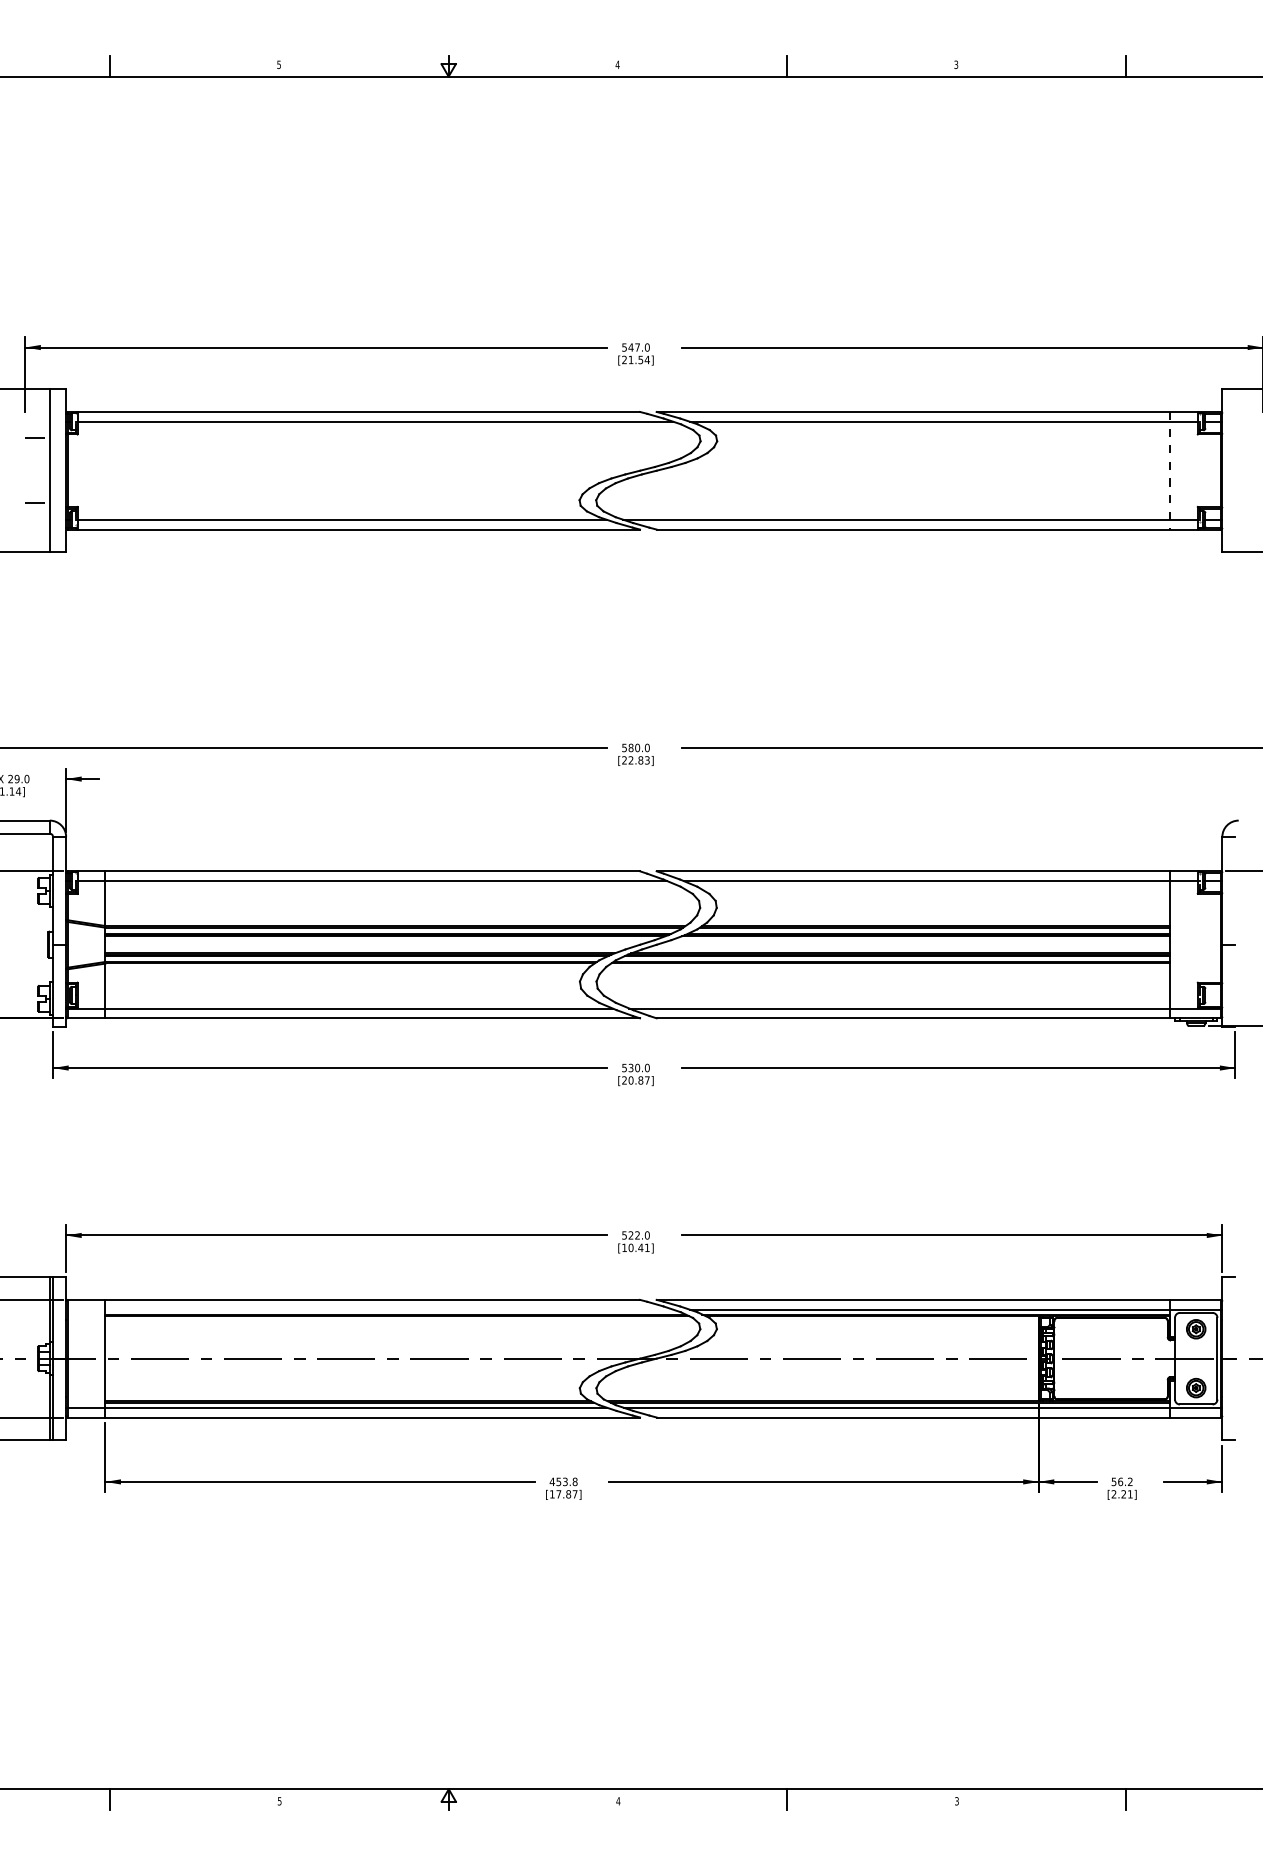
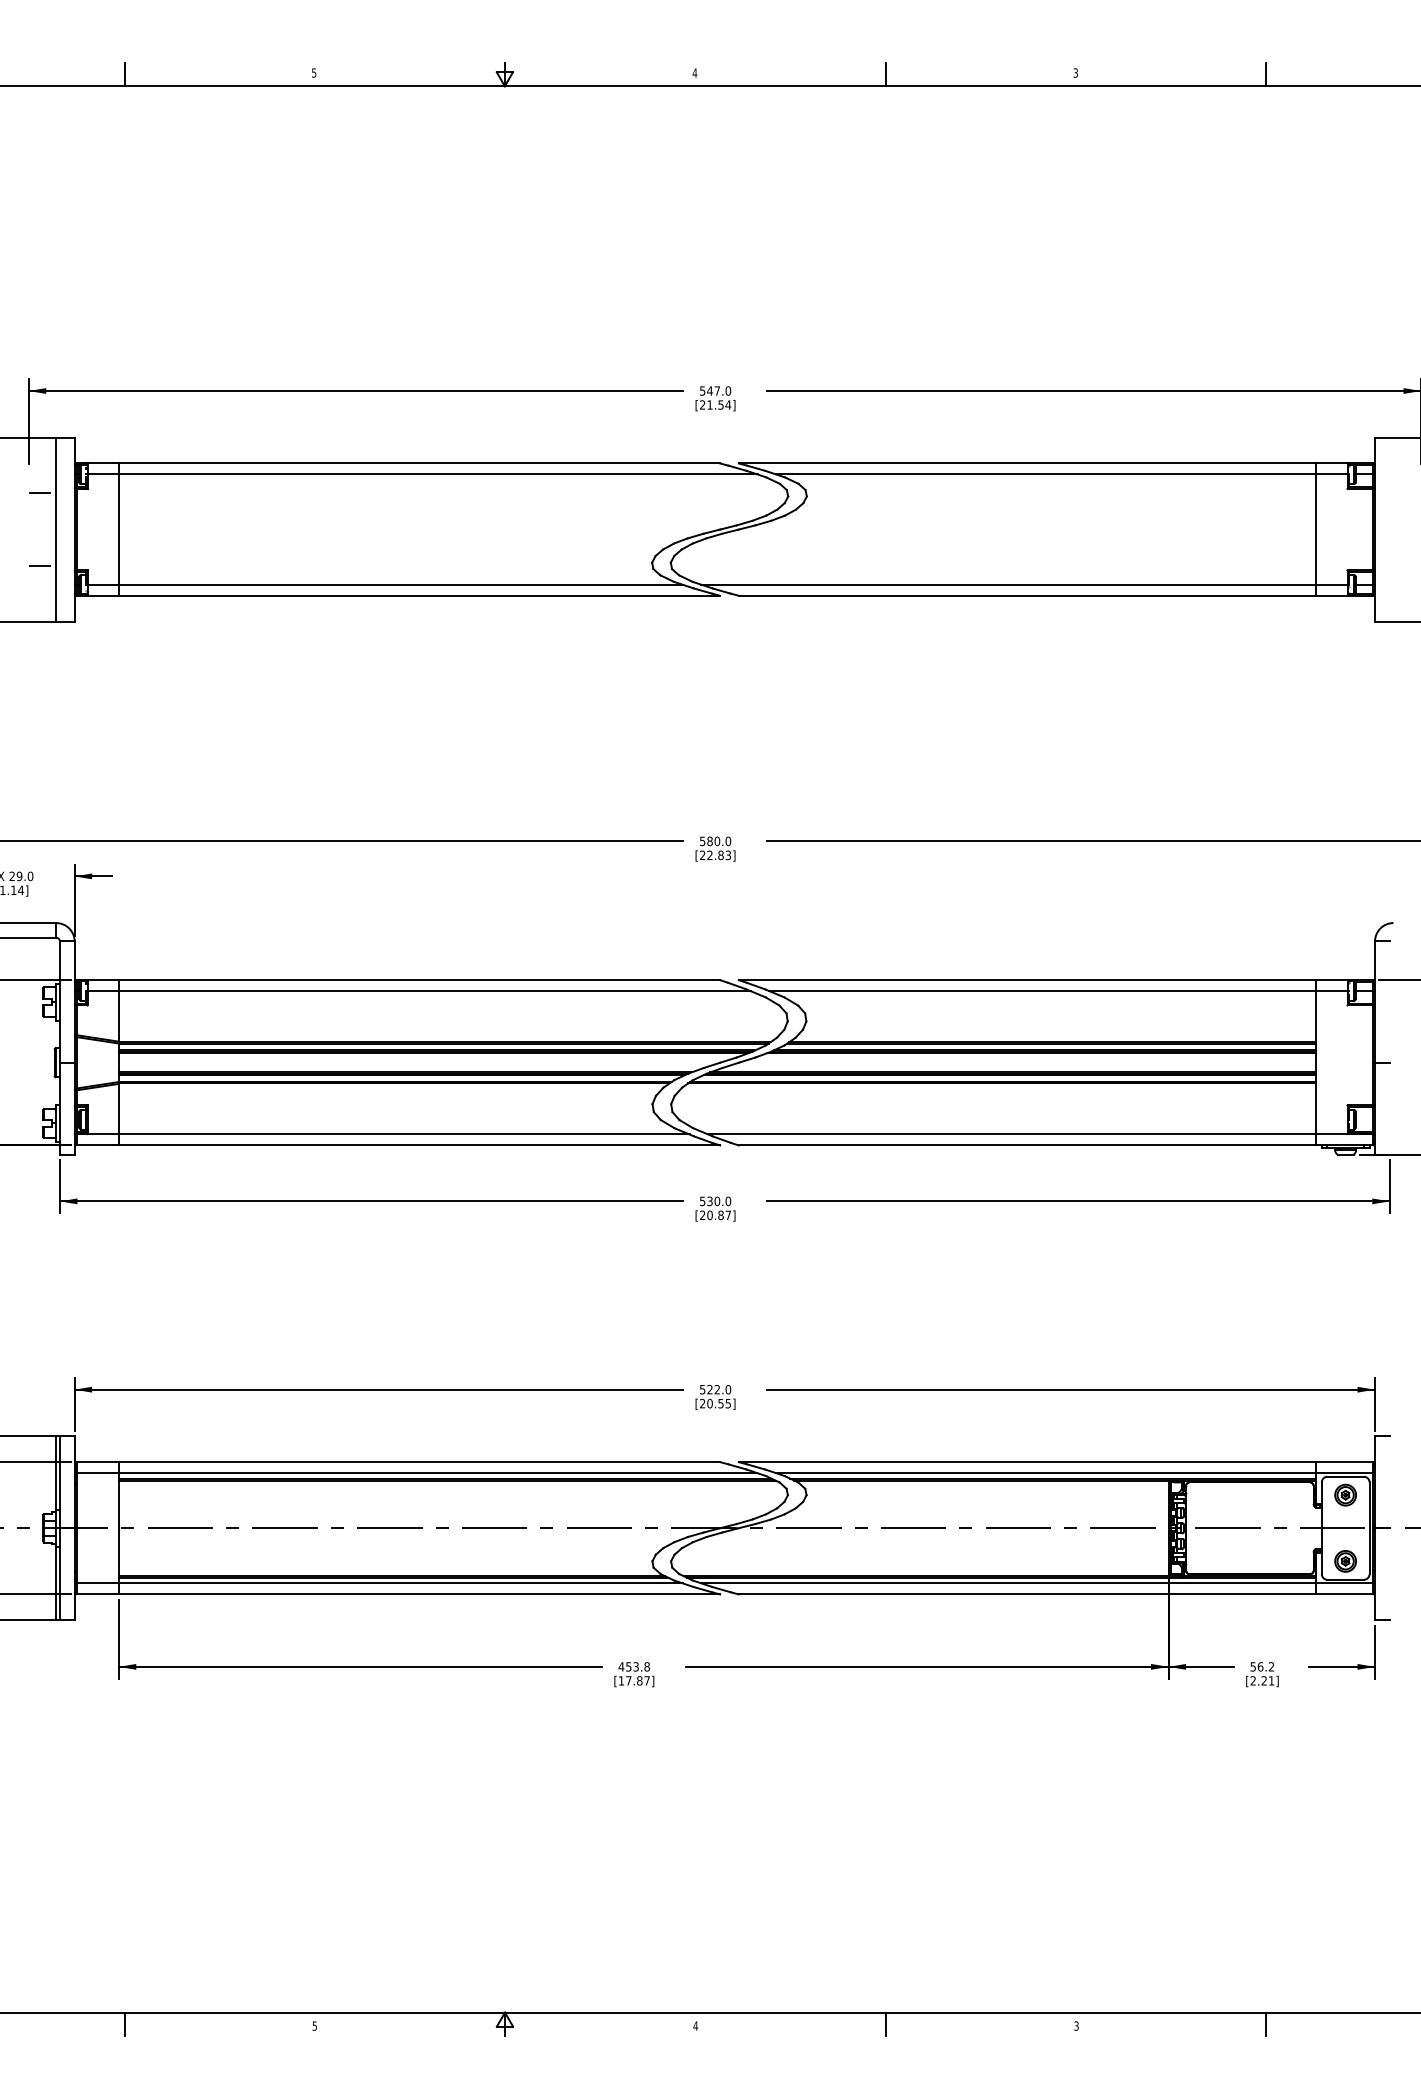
line: (105, 470) -> (118, 529), added
line: (1170, 471) -> (1316, 530), dashed -> solid
text: (635, 1247) -> (715, 1403), [10.41] -> [20.55]
line: (369, 1309) -> (415, 1473), added

